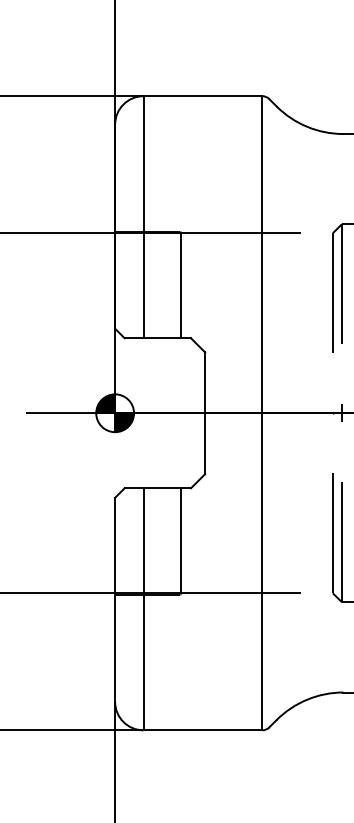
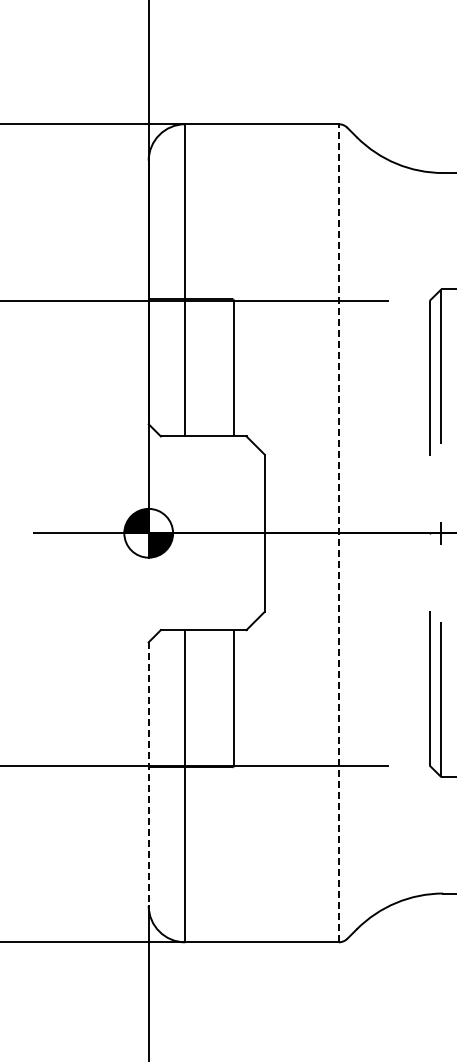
line: (262, 412) -> (338, 532), solid -> dashed
line: (114, 600) -> (148, 774), solid -> dashed

